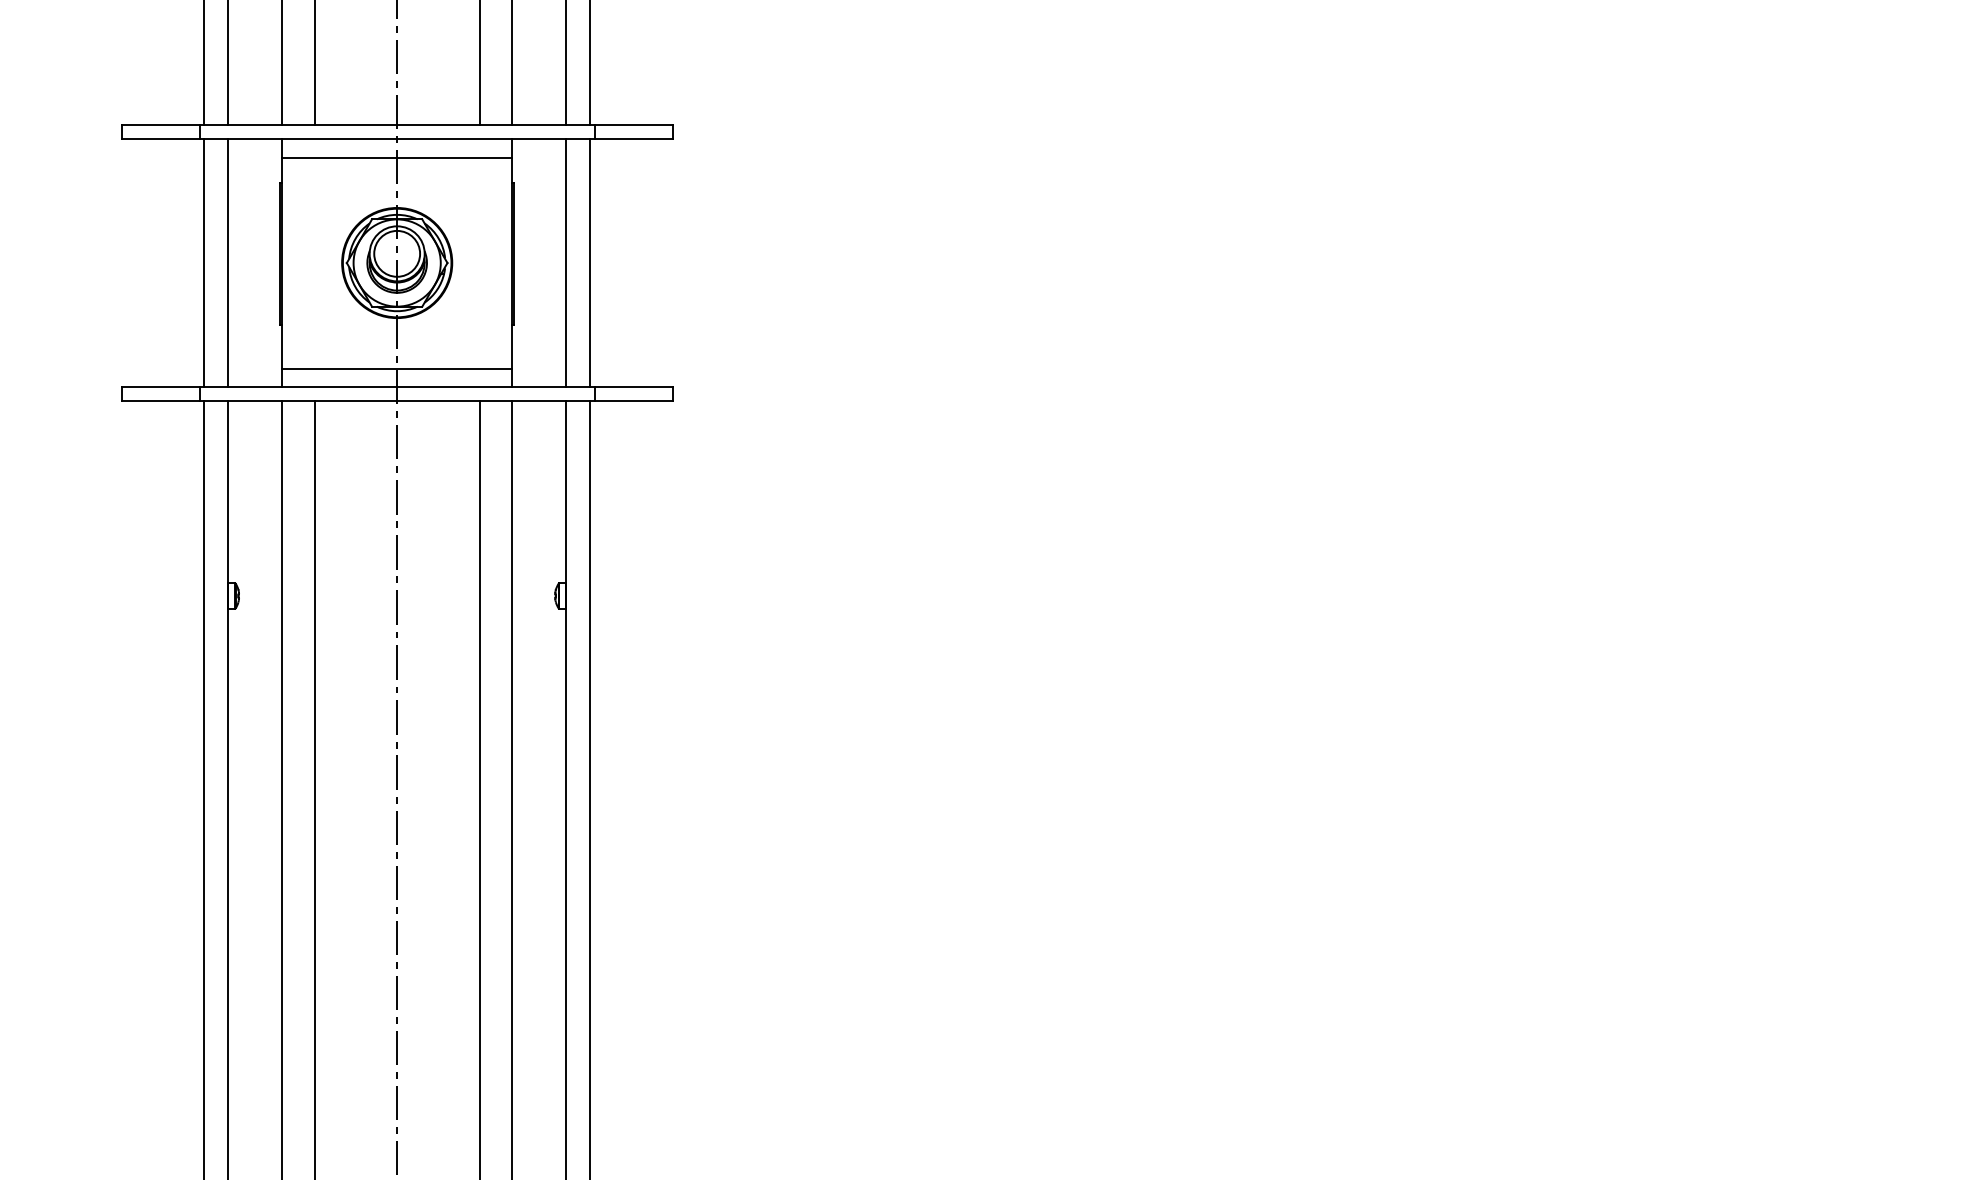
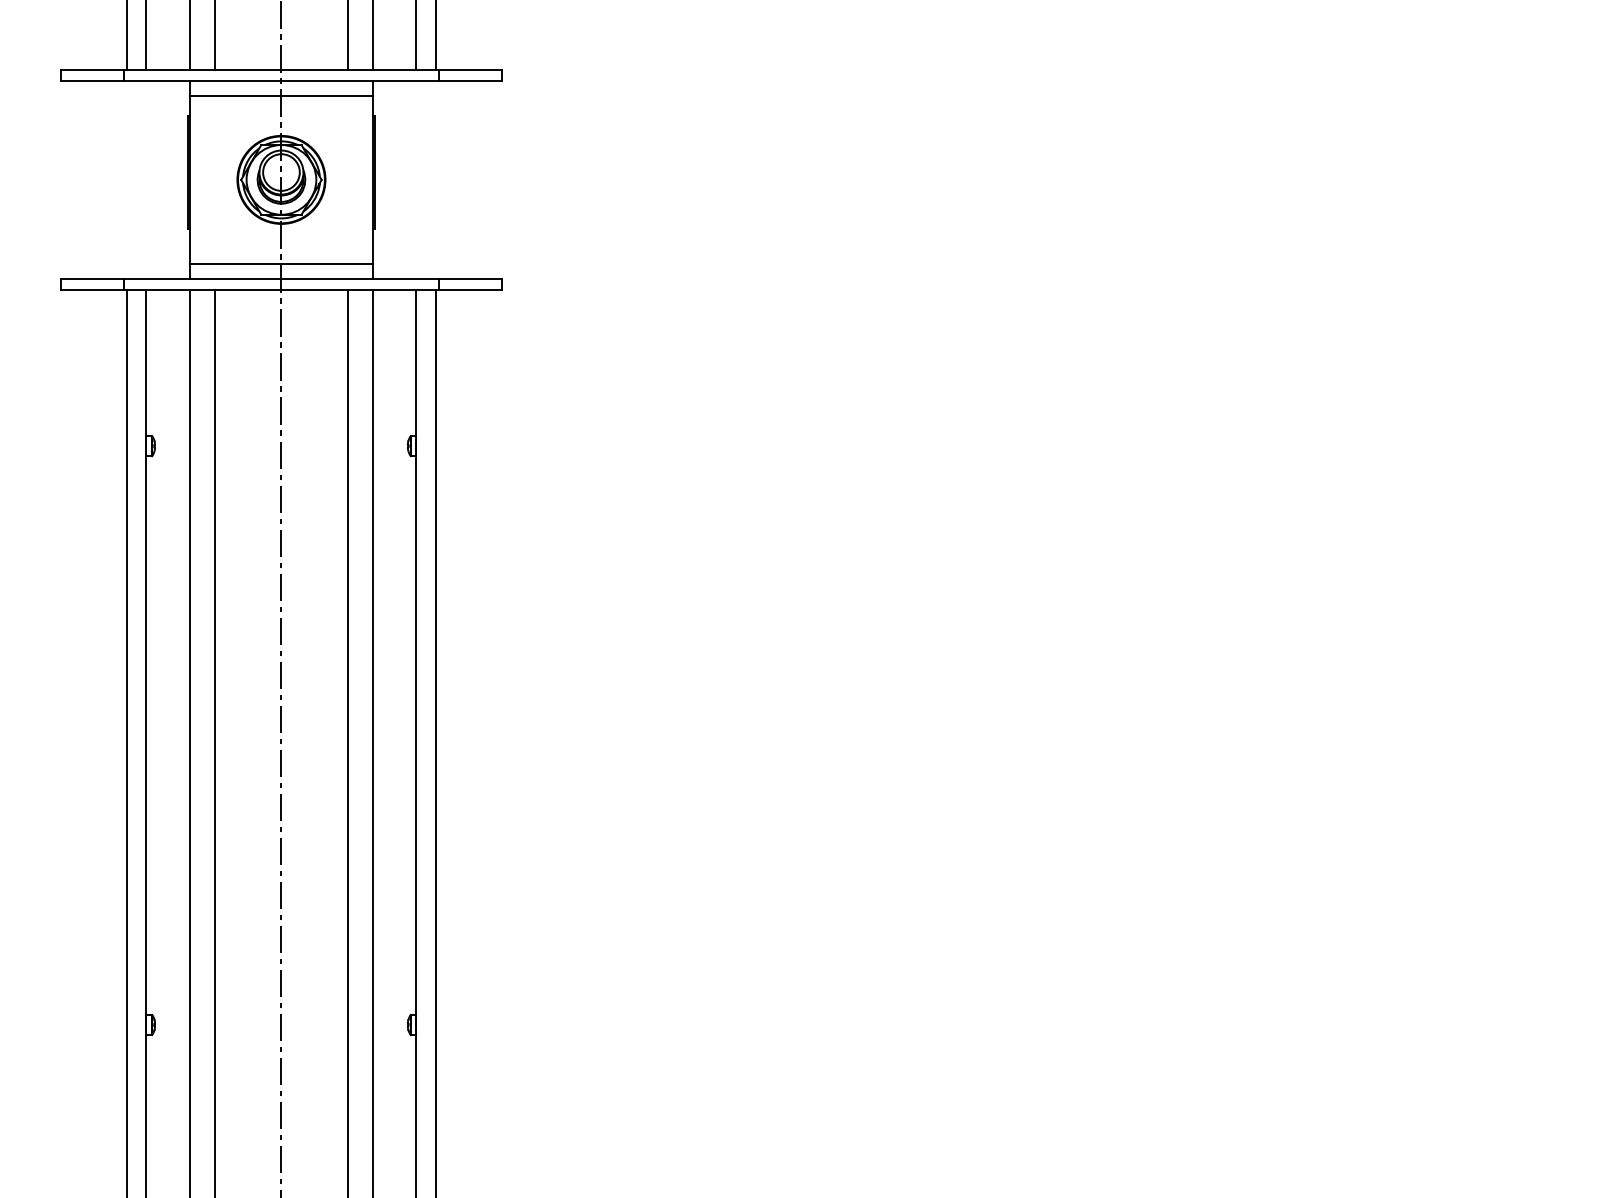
line: (204, 262) -> (127, 179), removed
line: (228, 262) -> (146, 179), removed
line: (566, 262) -> (416, 179), removed
line: (589, 262) -> (435, 179), removed

